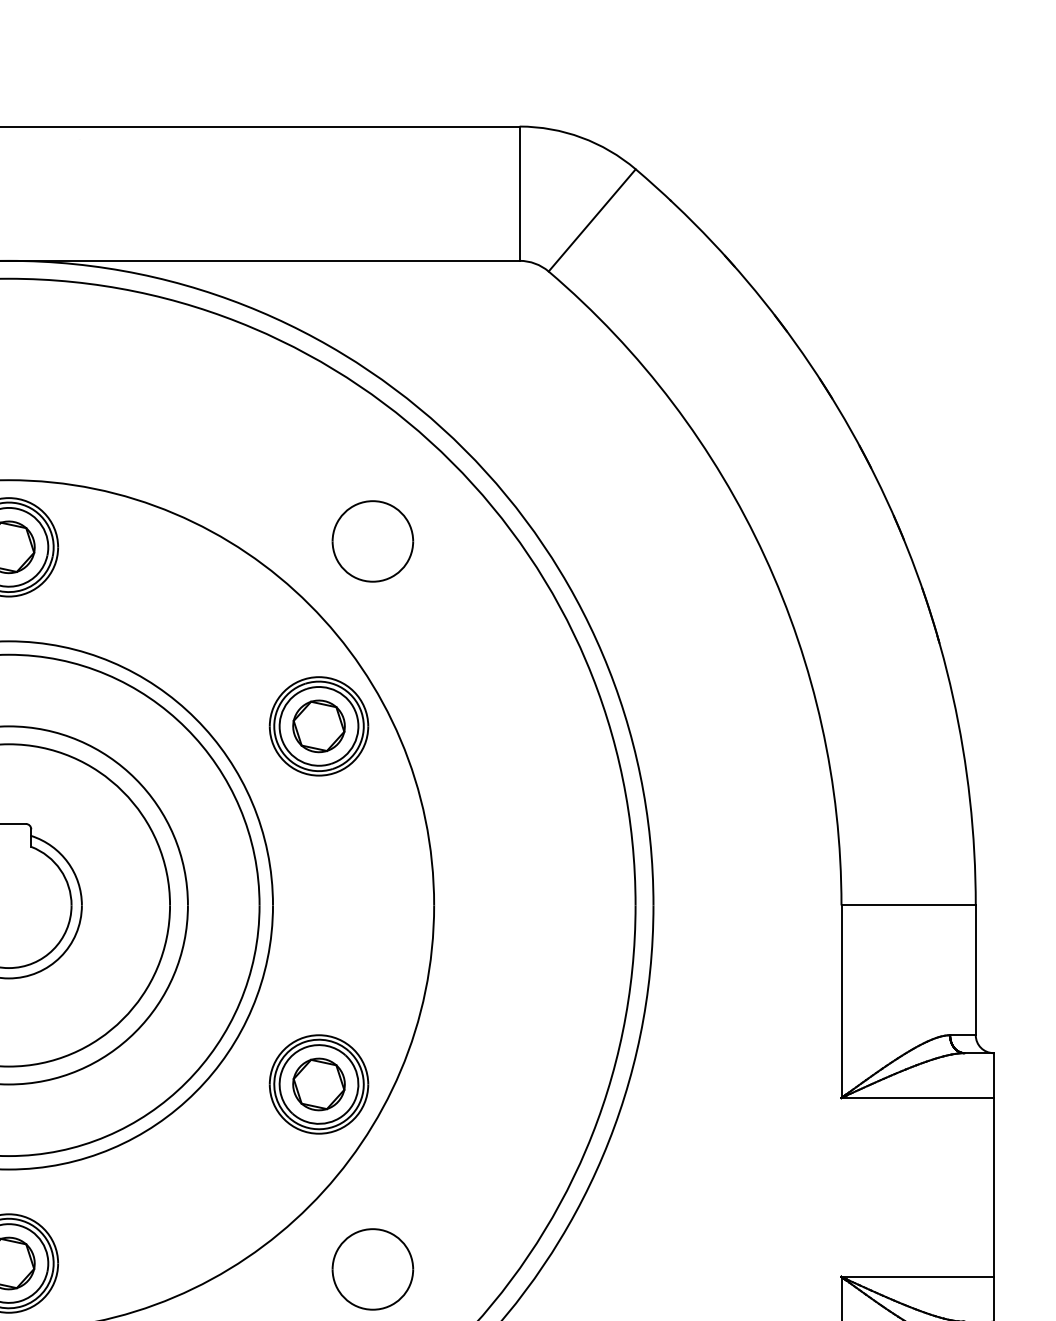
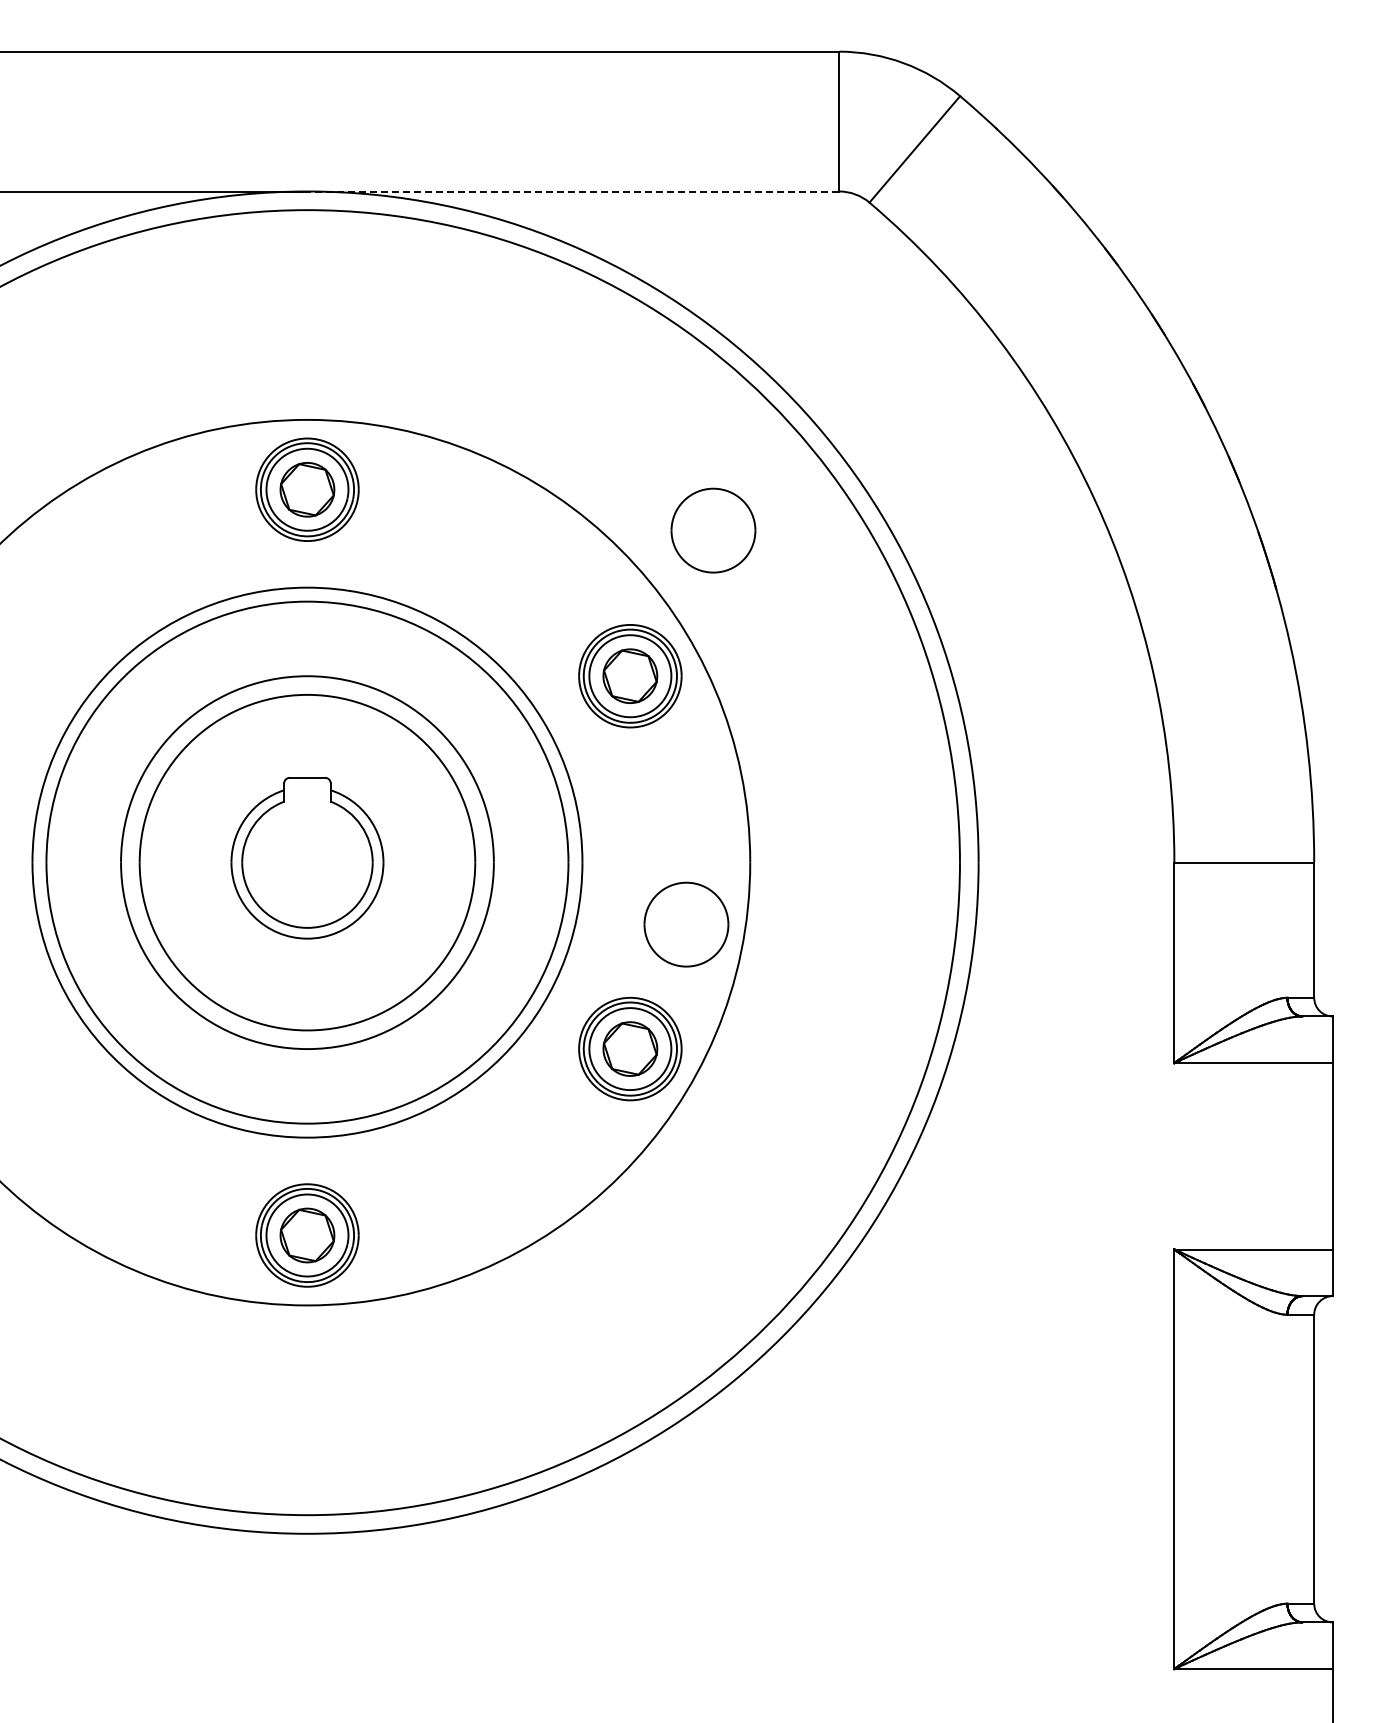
line: (264, 260) -> (573, 191), solid -> dashed
part: (372, 541) -> (713, 530), moved
part: (372, 1269) -> (686, 924), moved

